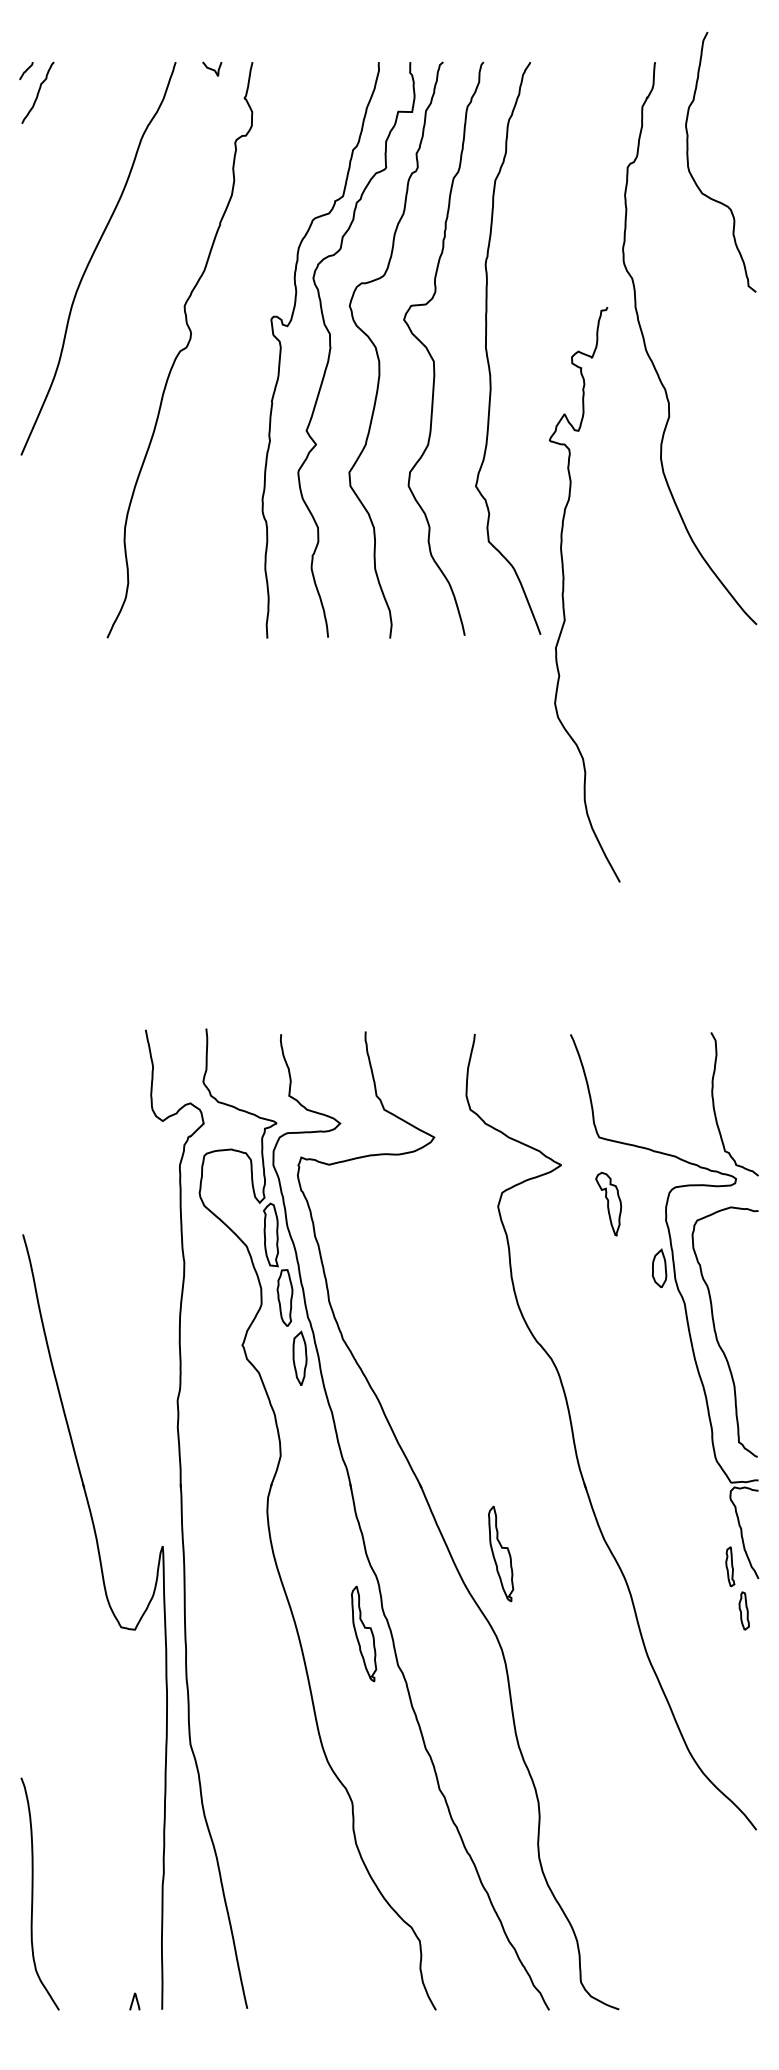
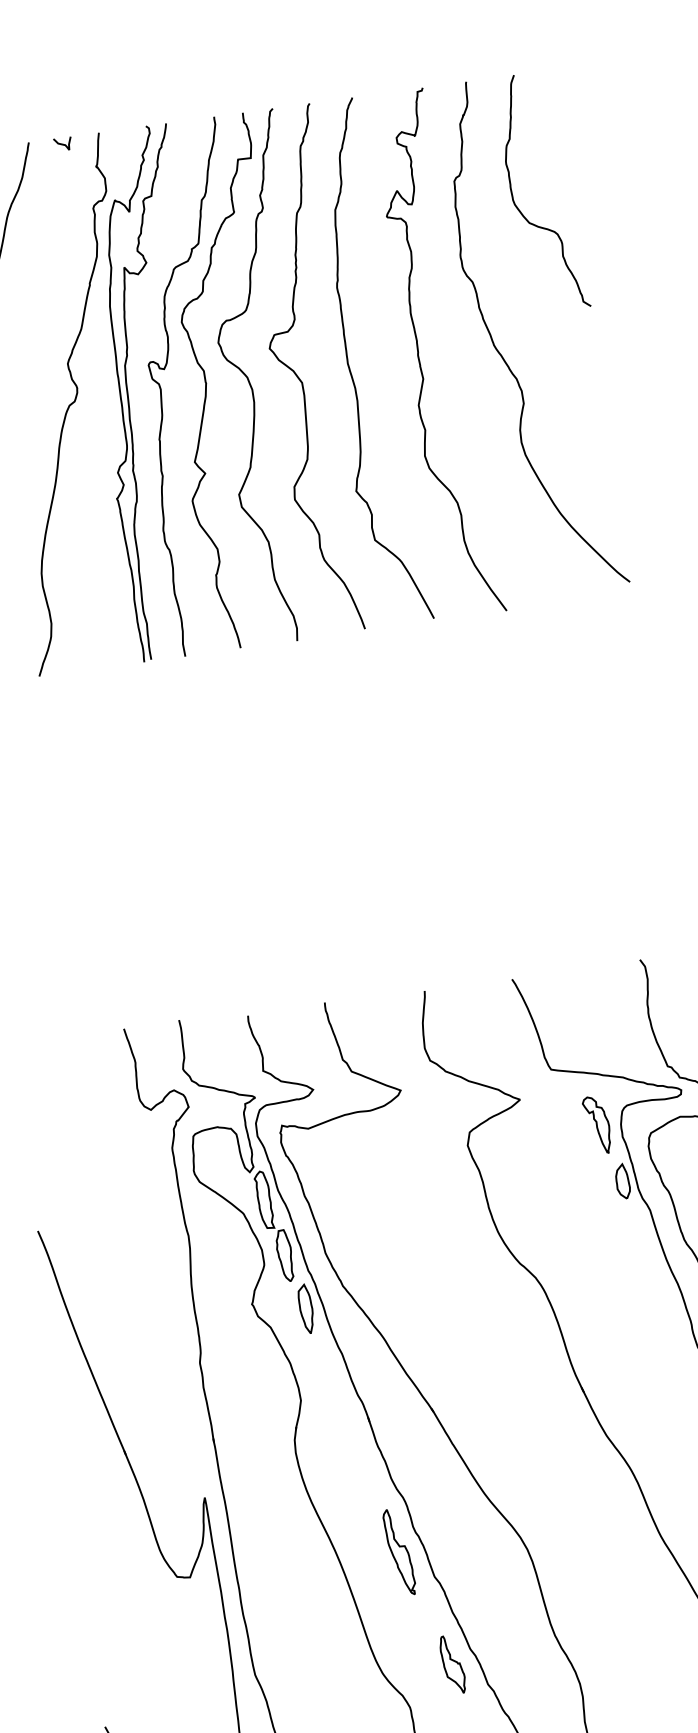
curve: (694, 178) -> (520, 210), moved
part: (245, 349) -> (128, 395), added
curve: (564, 590) -> (419, 351), moved
part: (608, 1203) -> (597, 1124), moved
part: (501, 1553) -> (514, 1461), removed
part: (404, 1762) -> (452, 1664), added

